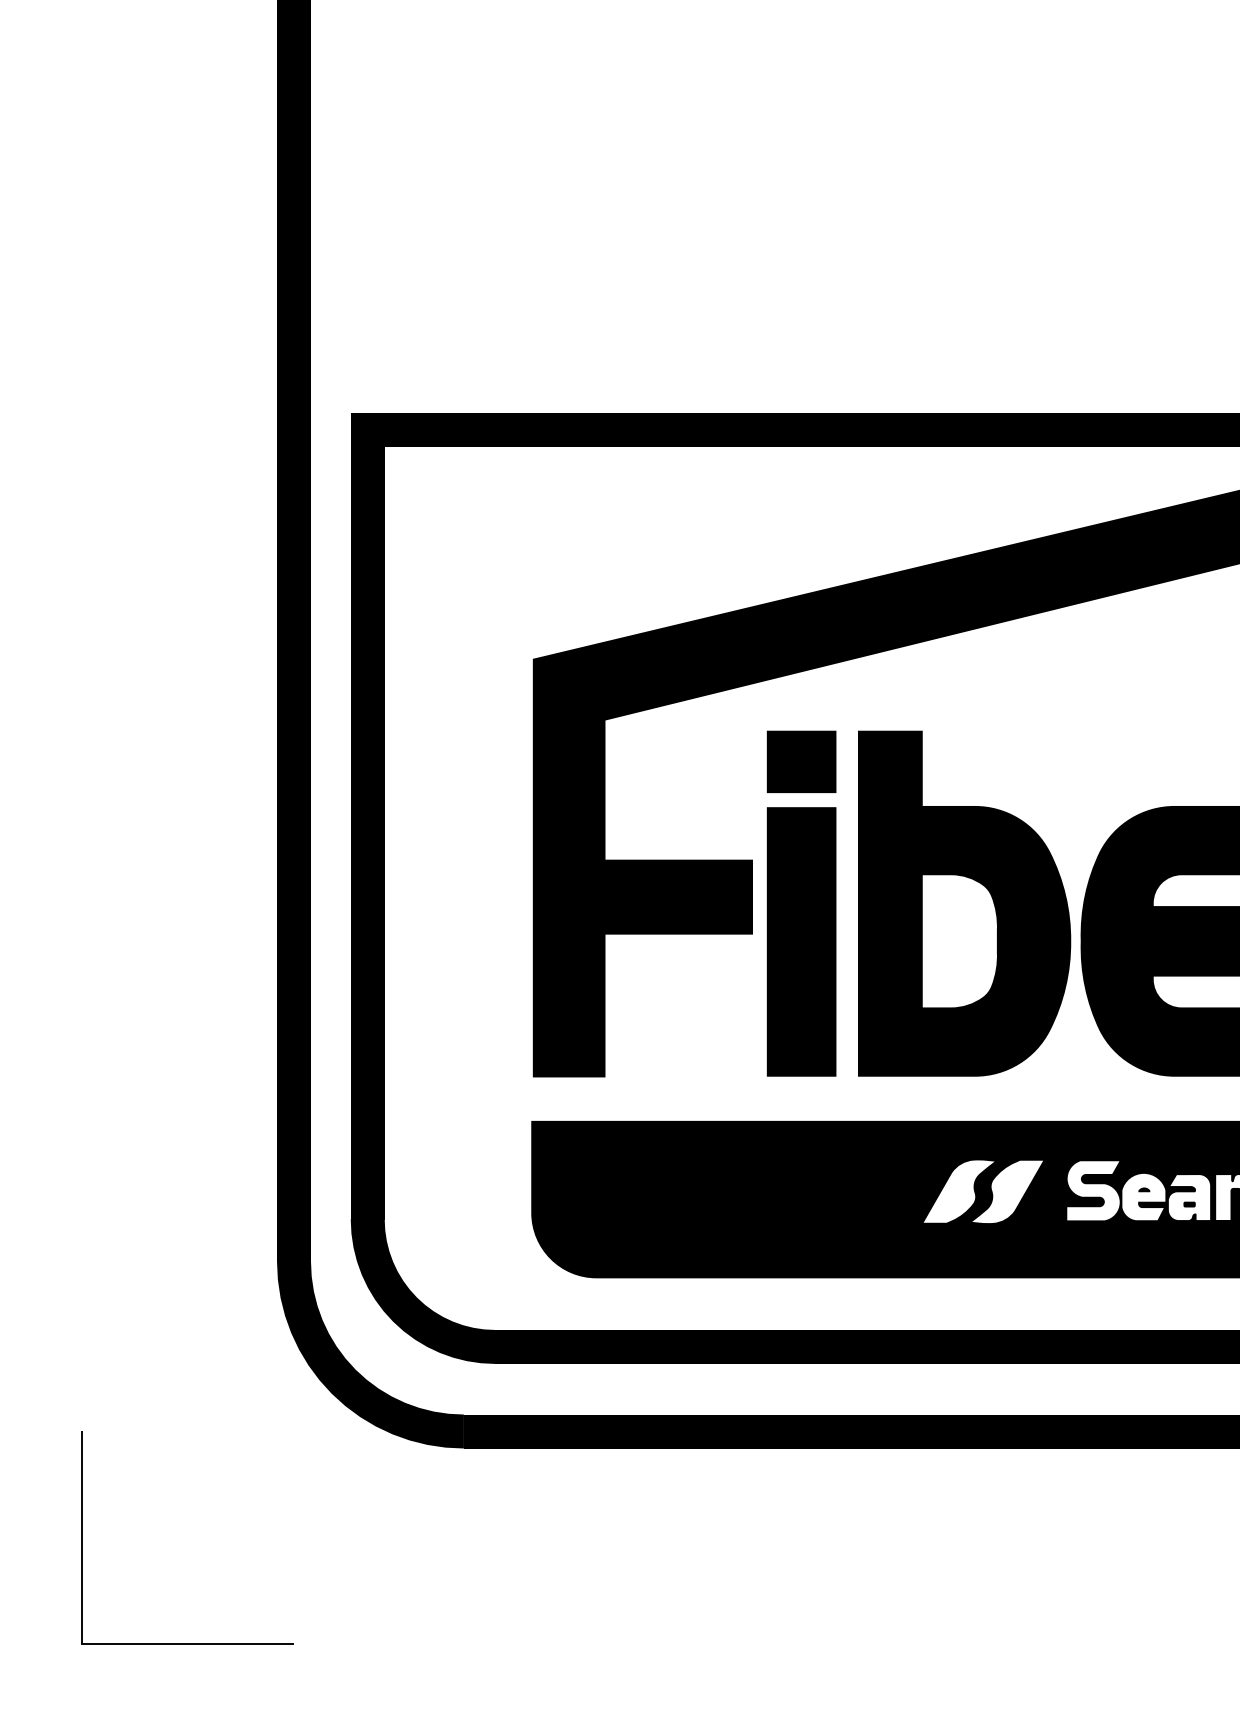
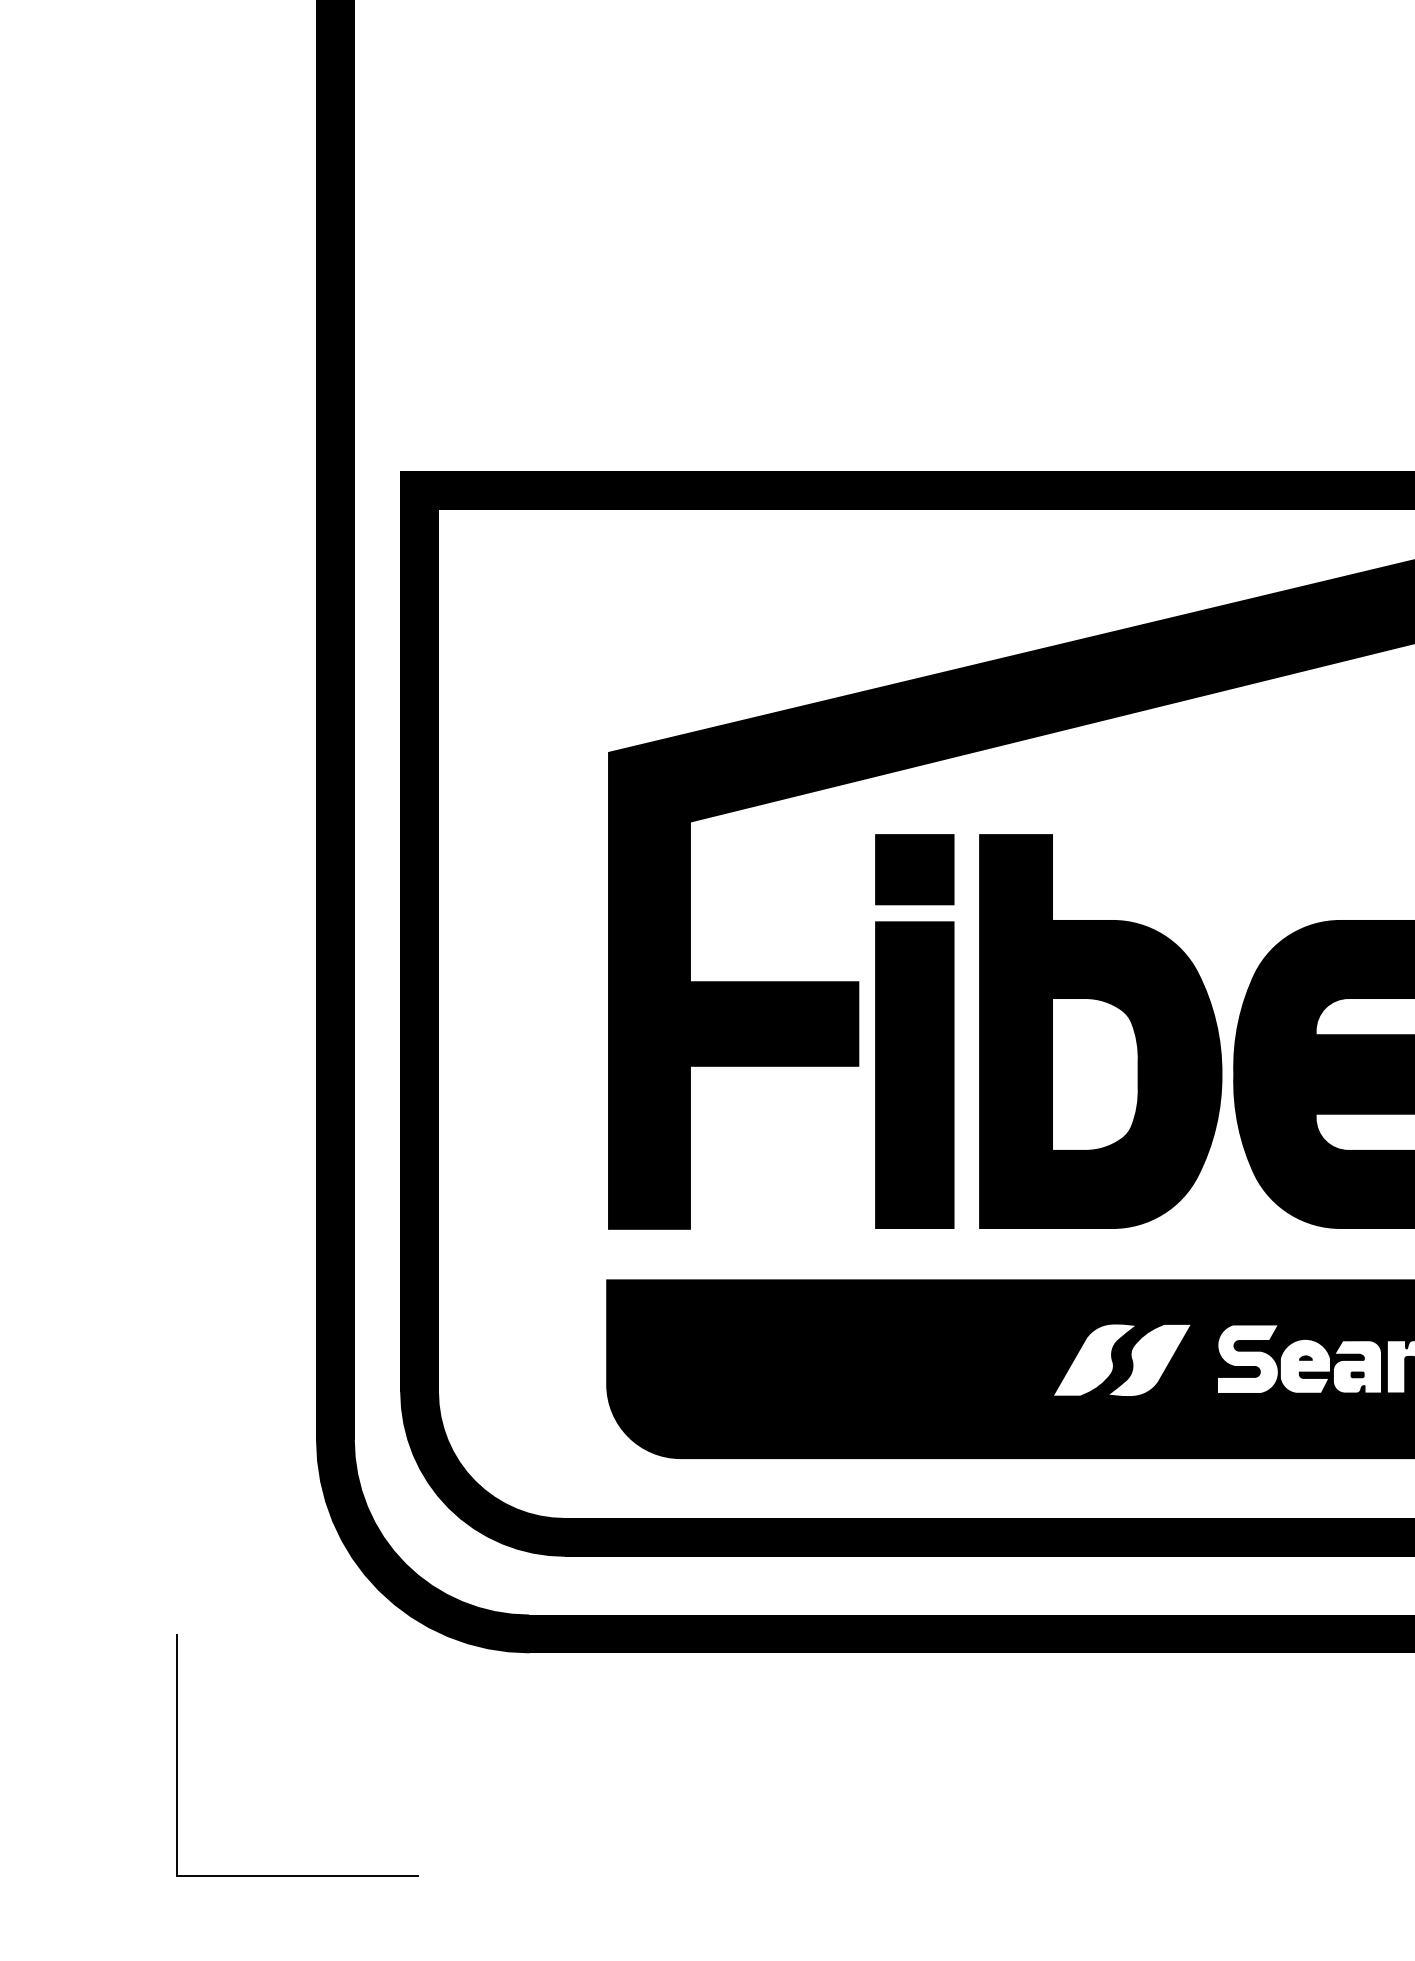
line: (82, 1538) -> (177, 1755), moved

